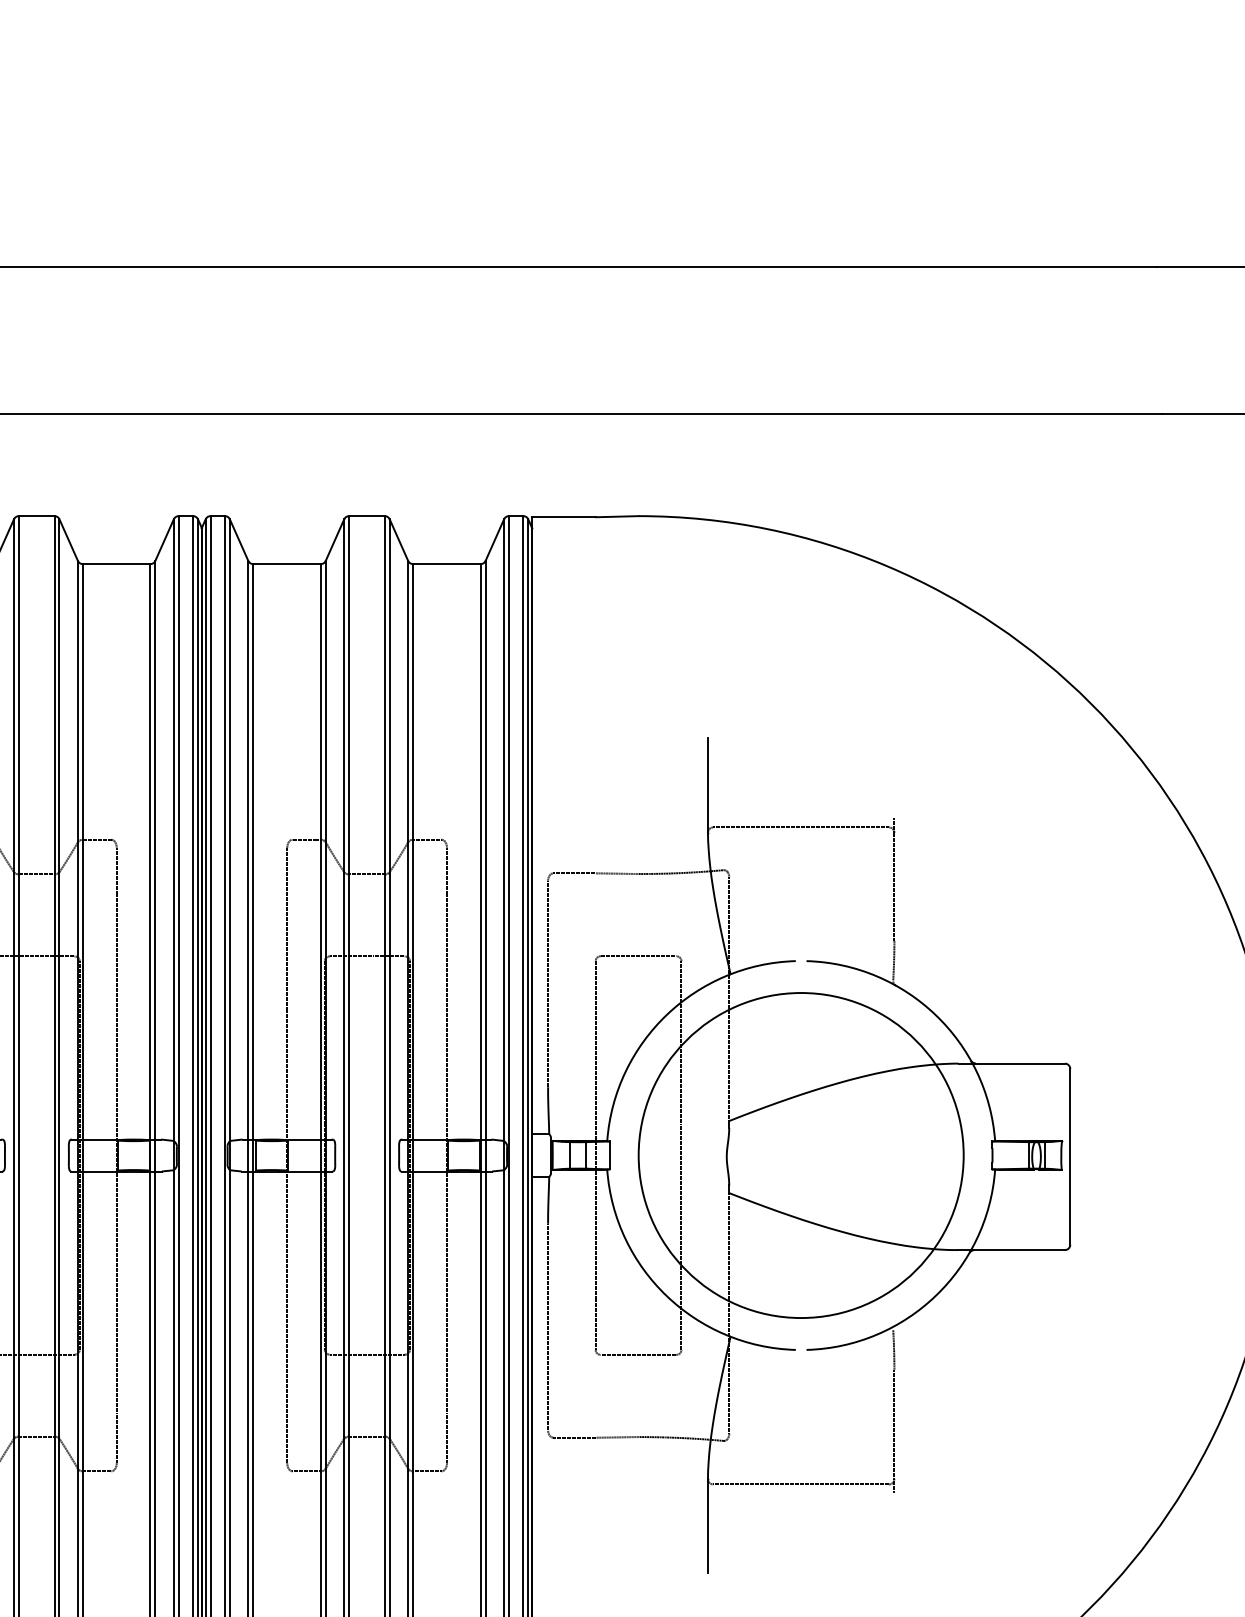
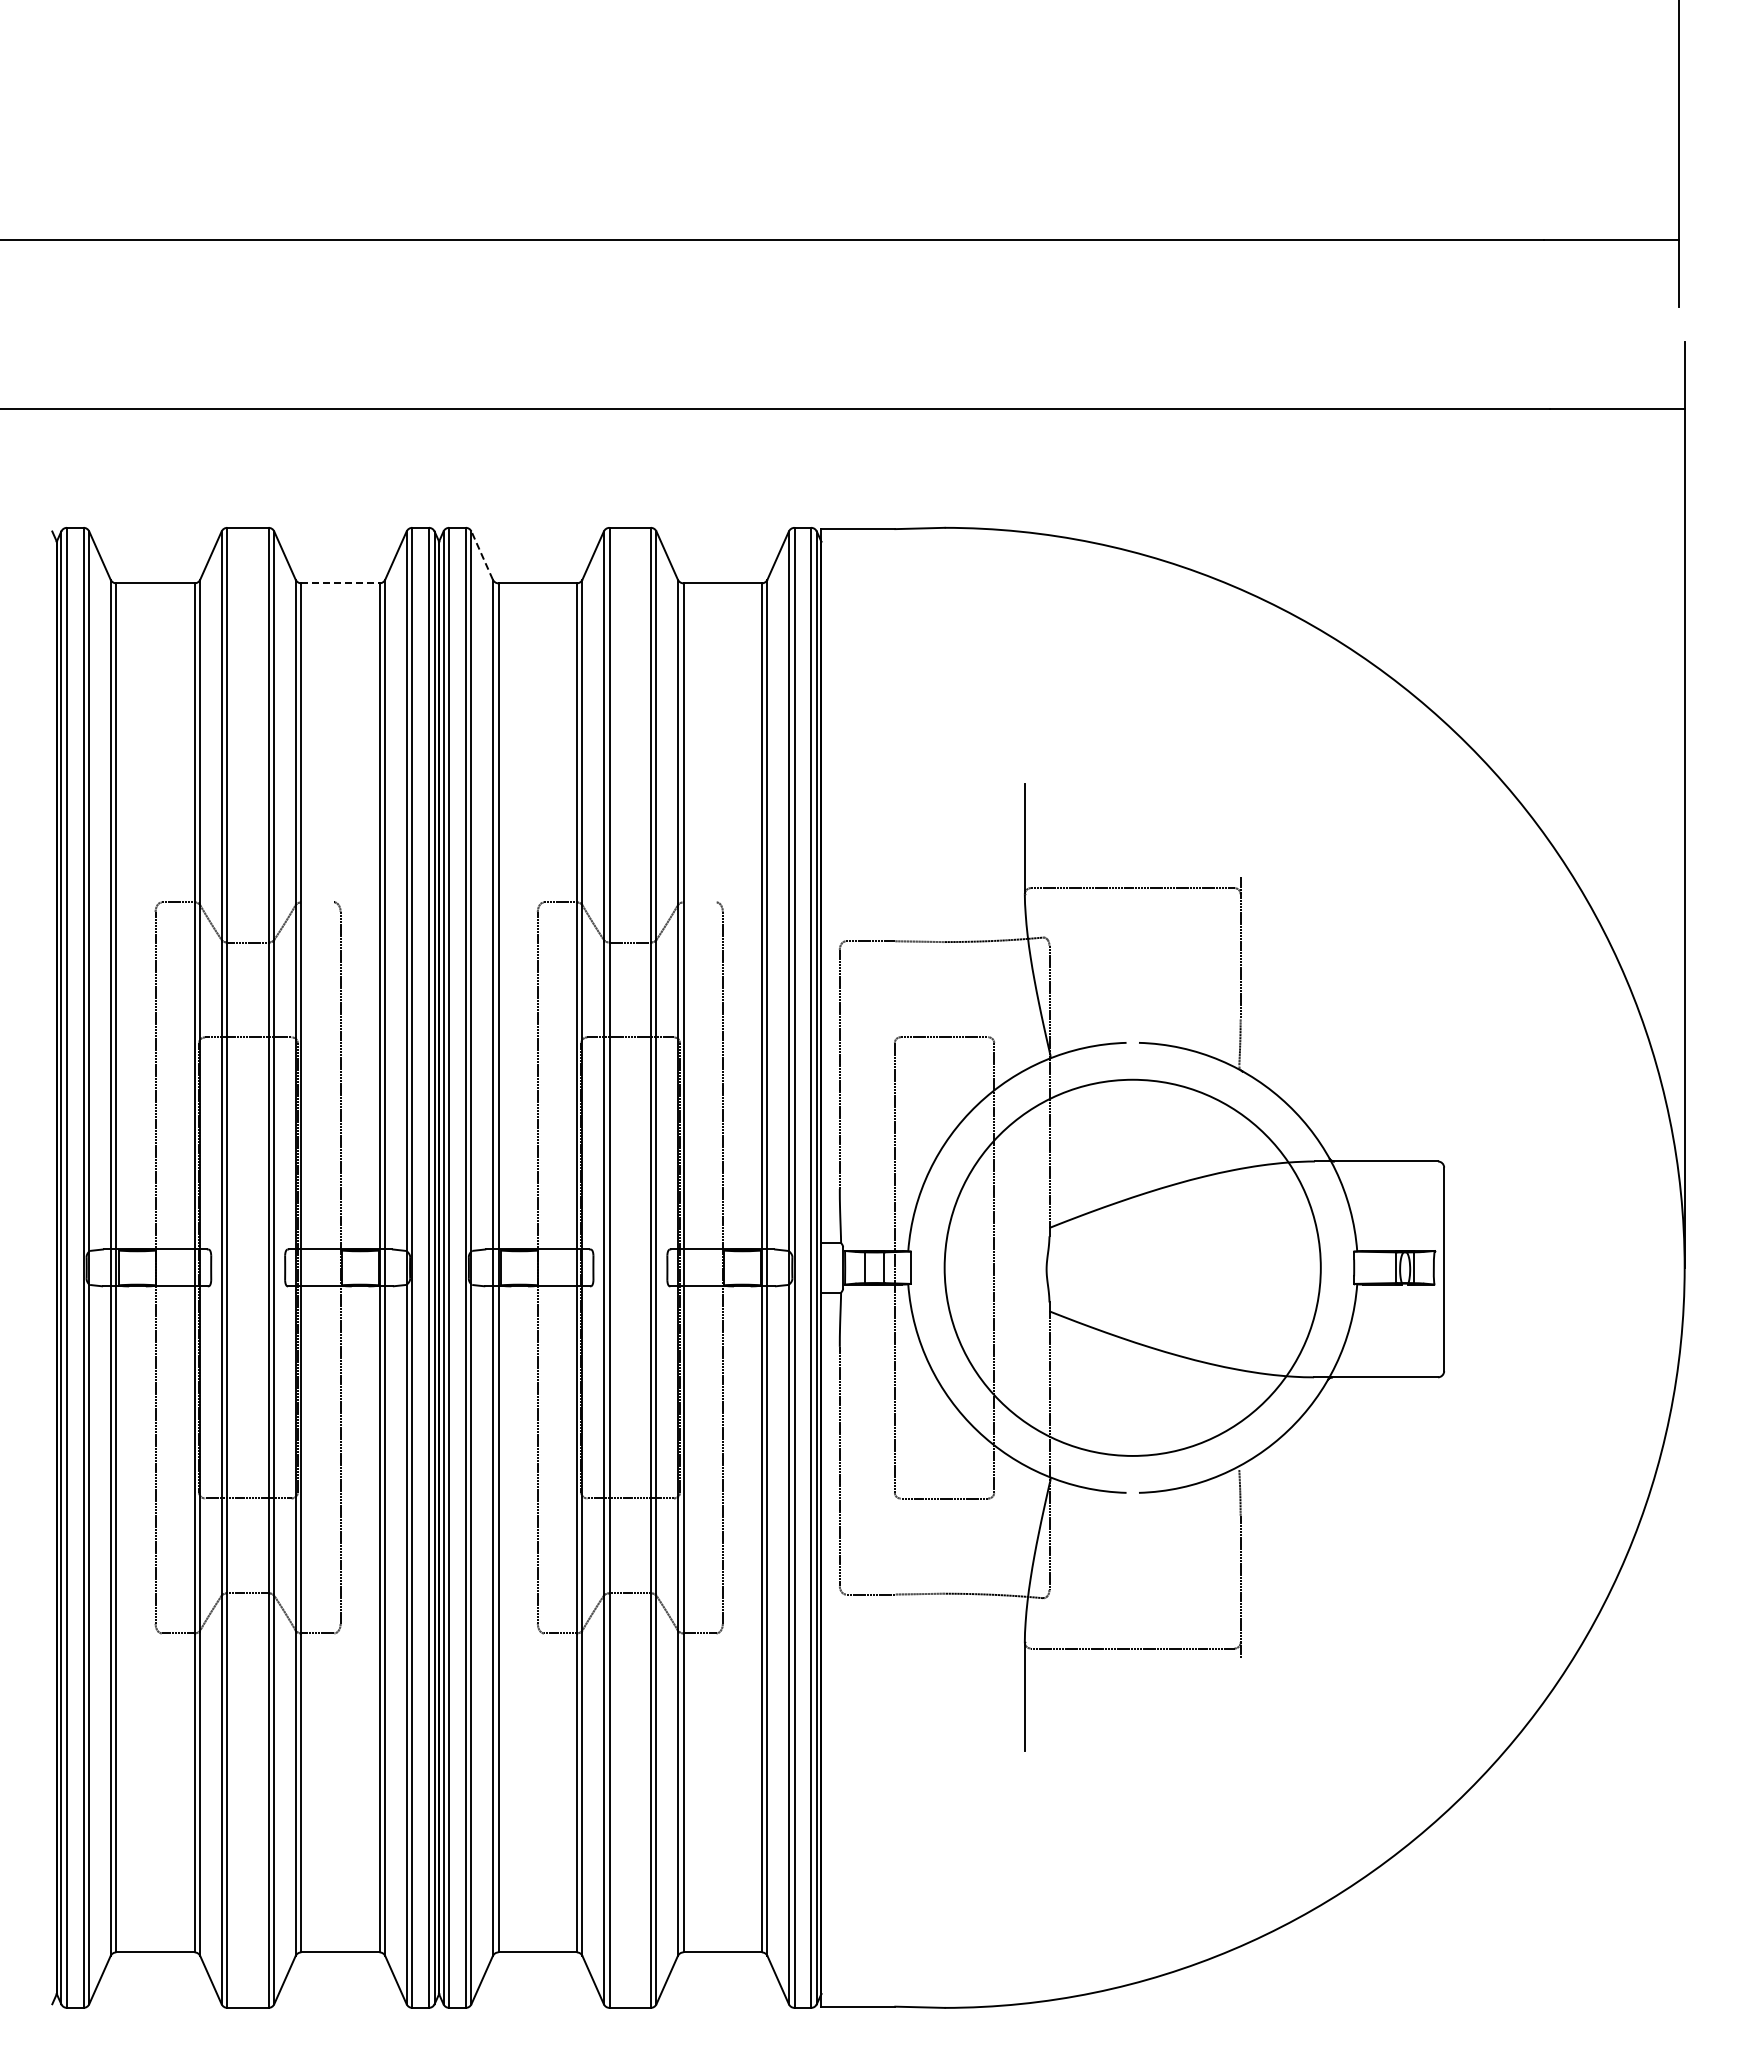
line: (238, 540) -> (481, 555), solid -> dashed
line: (116, 564) -> (340, 583), solid -> dashed
line: (96, 839) -> (317, 902), removed
line: (426, 839) -> (699, 902), removed

